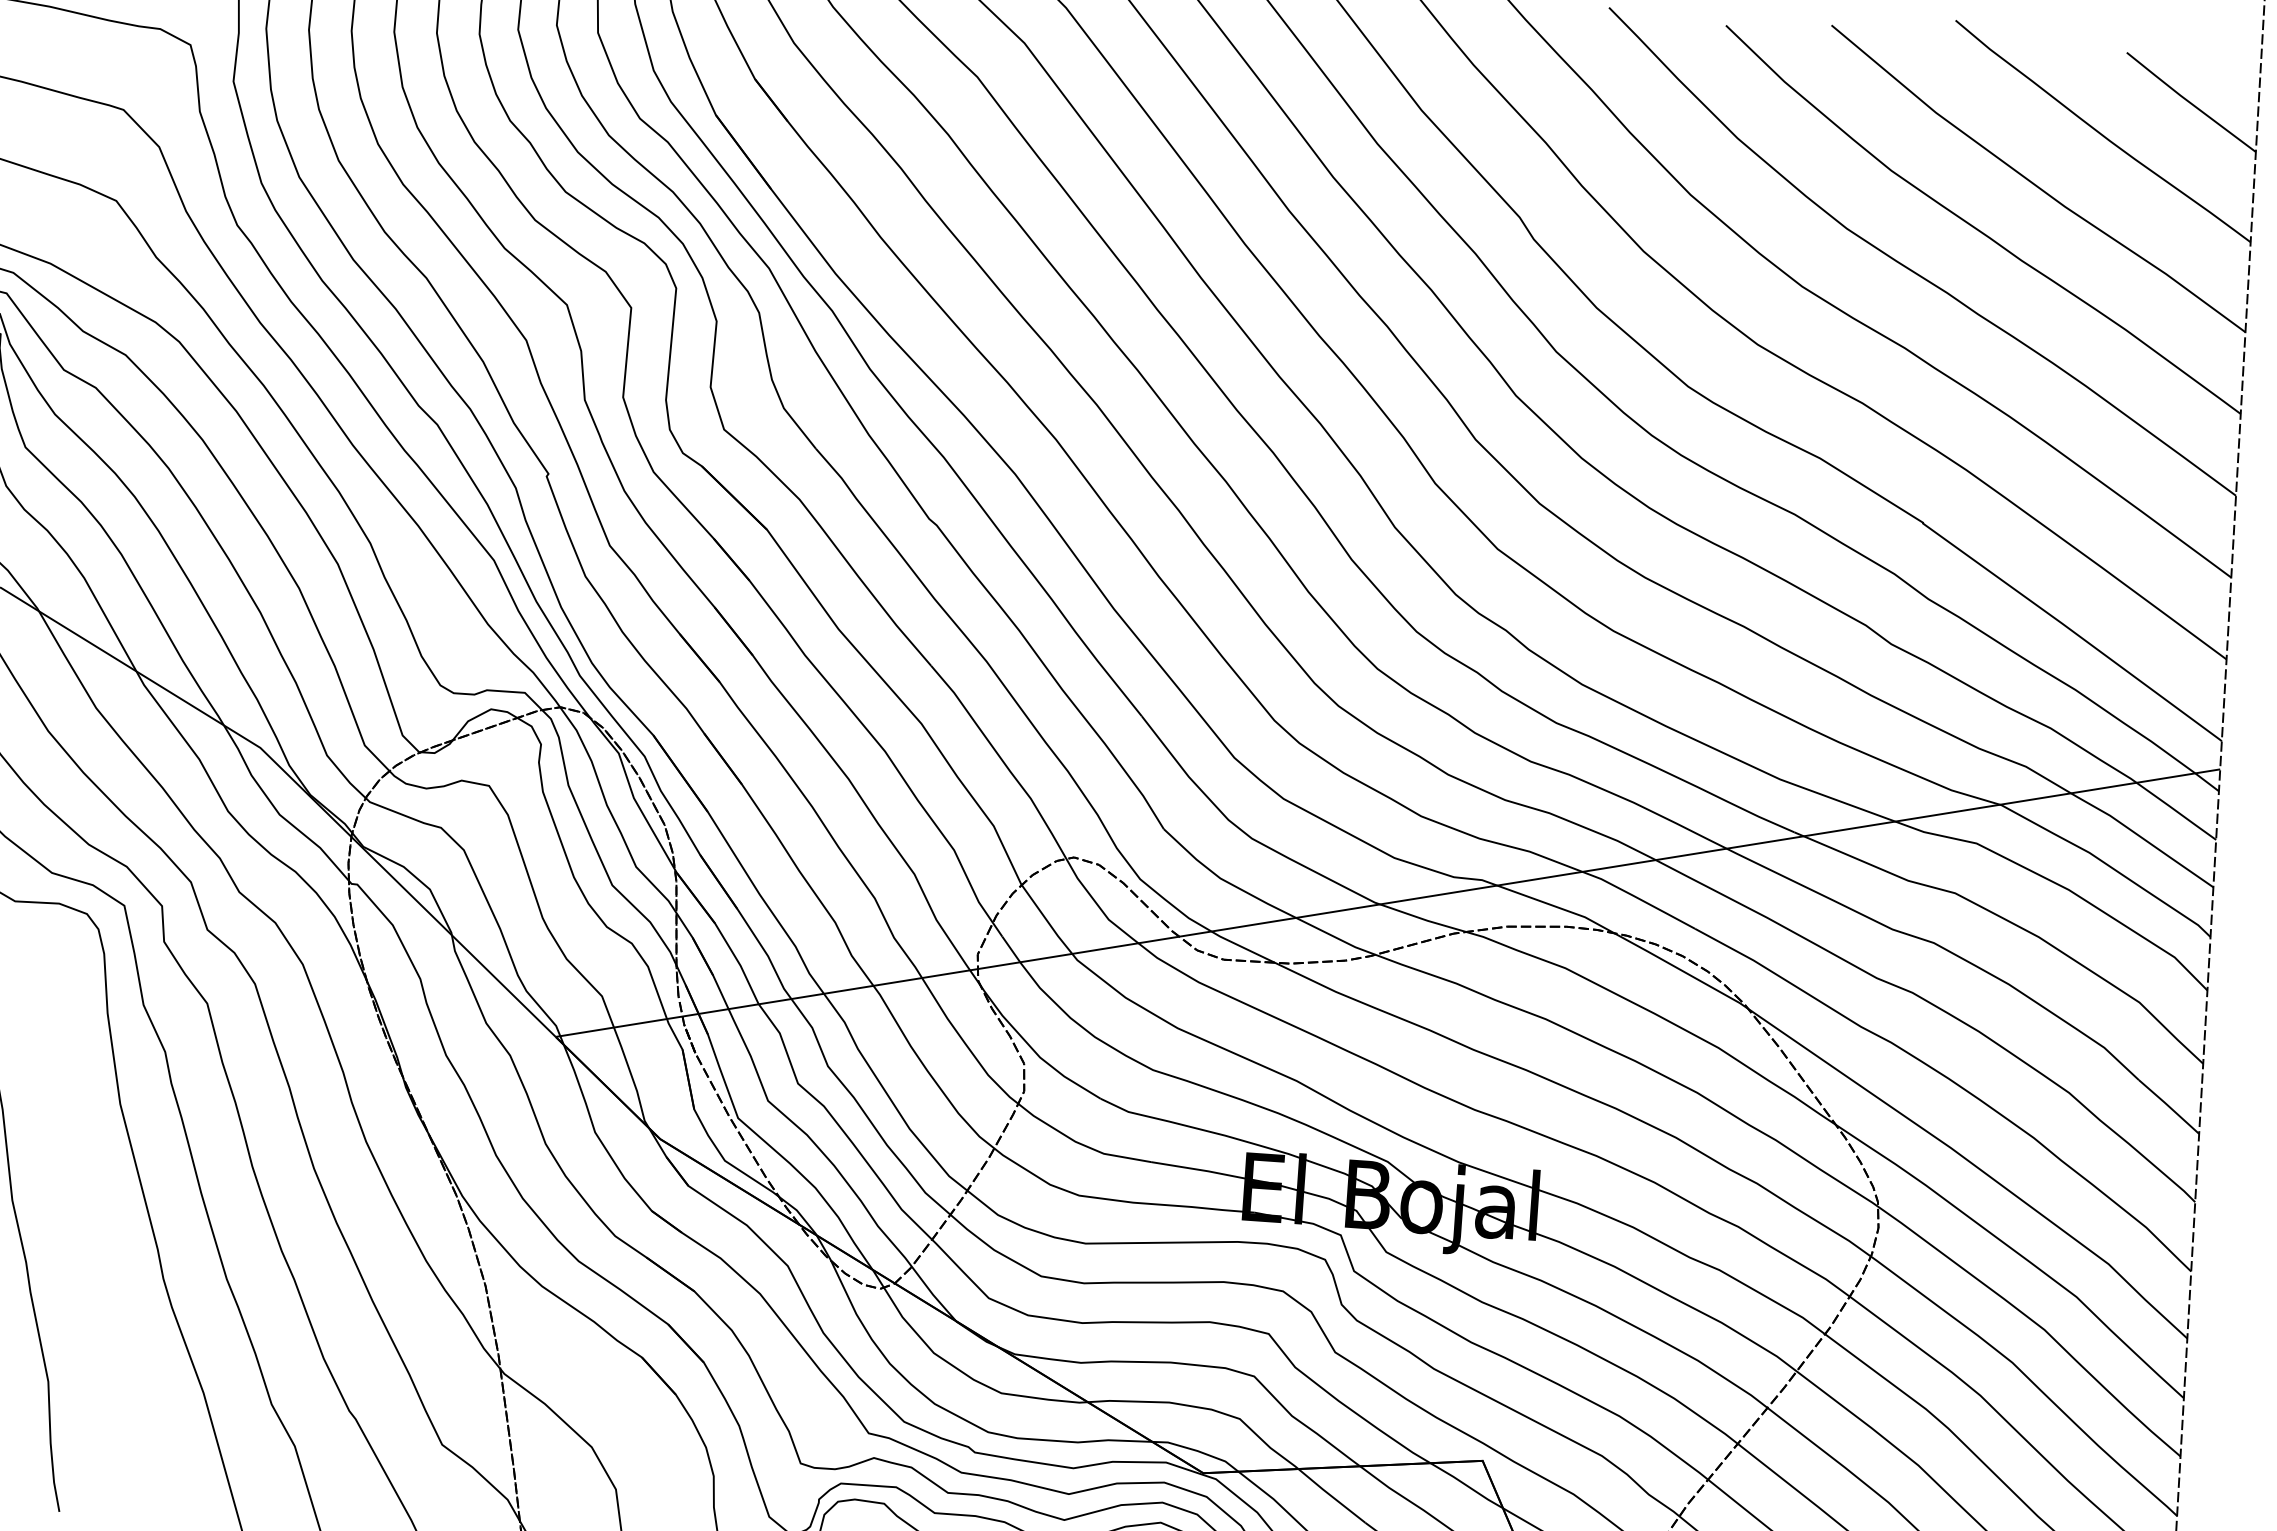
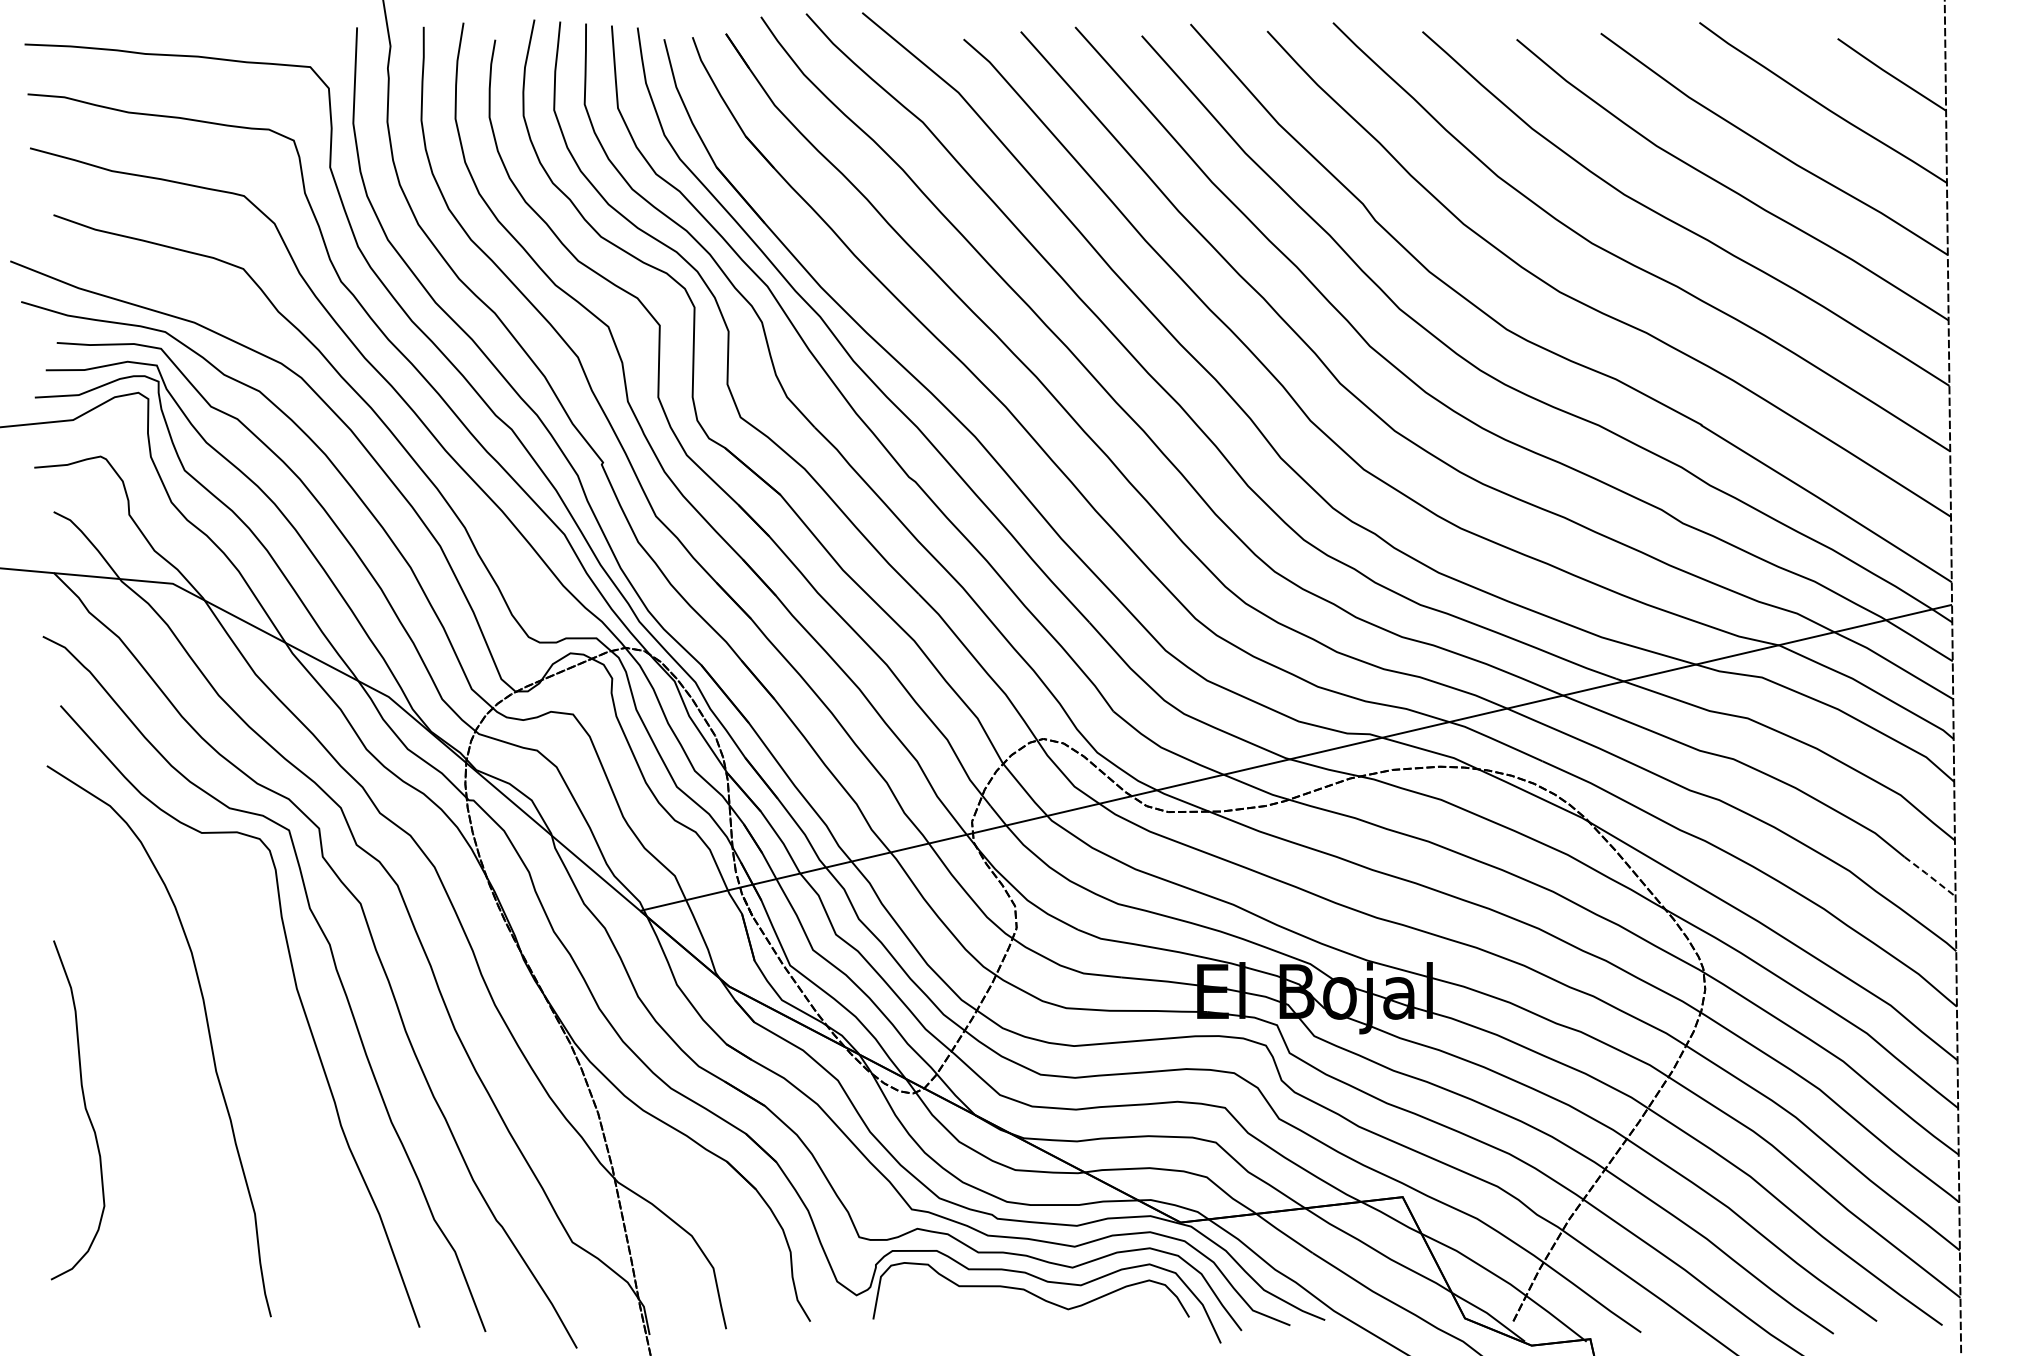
line: (2169, 1106) -> (1930, 876), solid -> dashed

